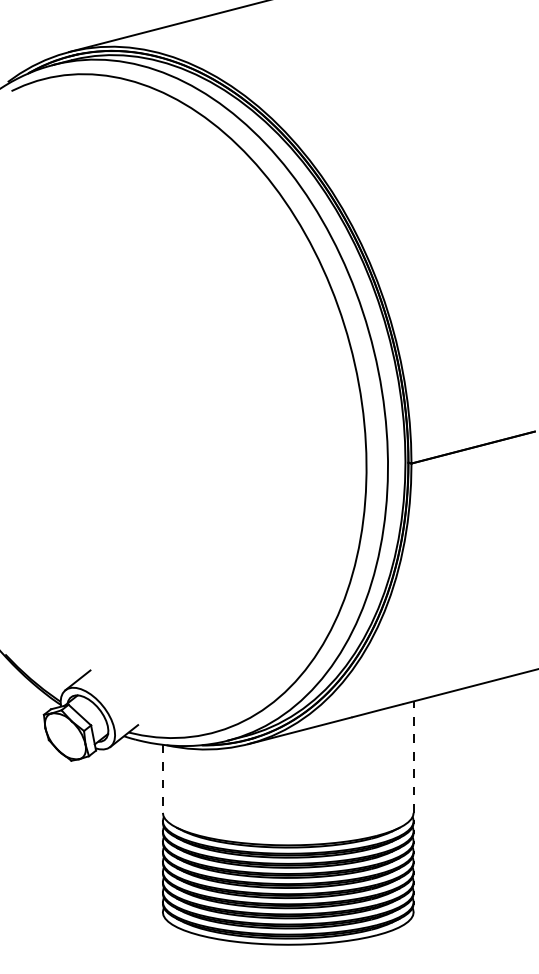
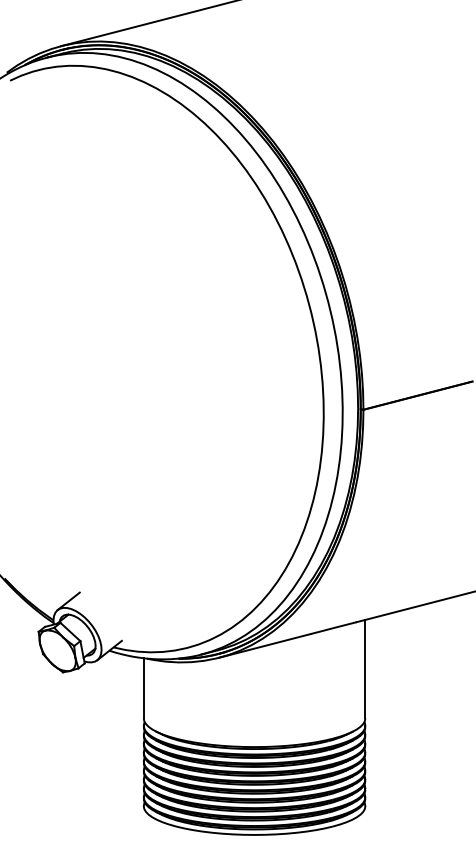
line: (413, 757) -> (365, 669), dashed -> solid
line: (162, 779) -> (143, 688), dashed -> solid

